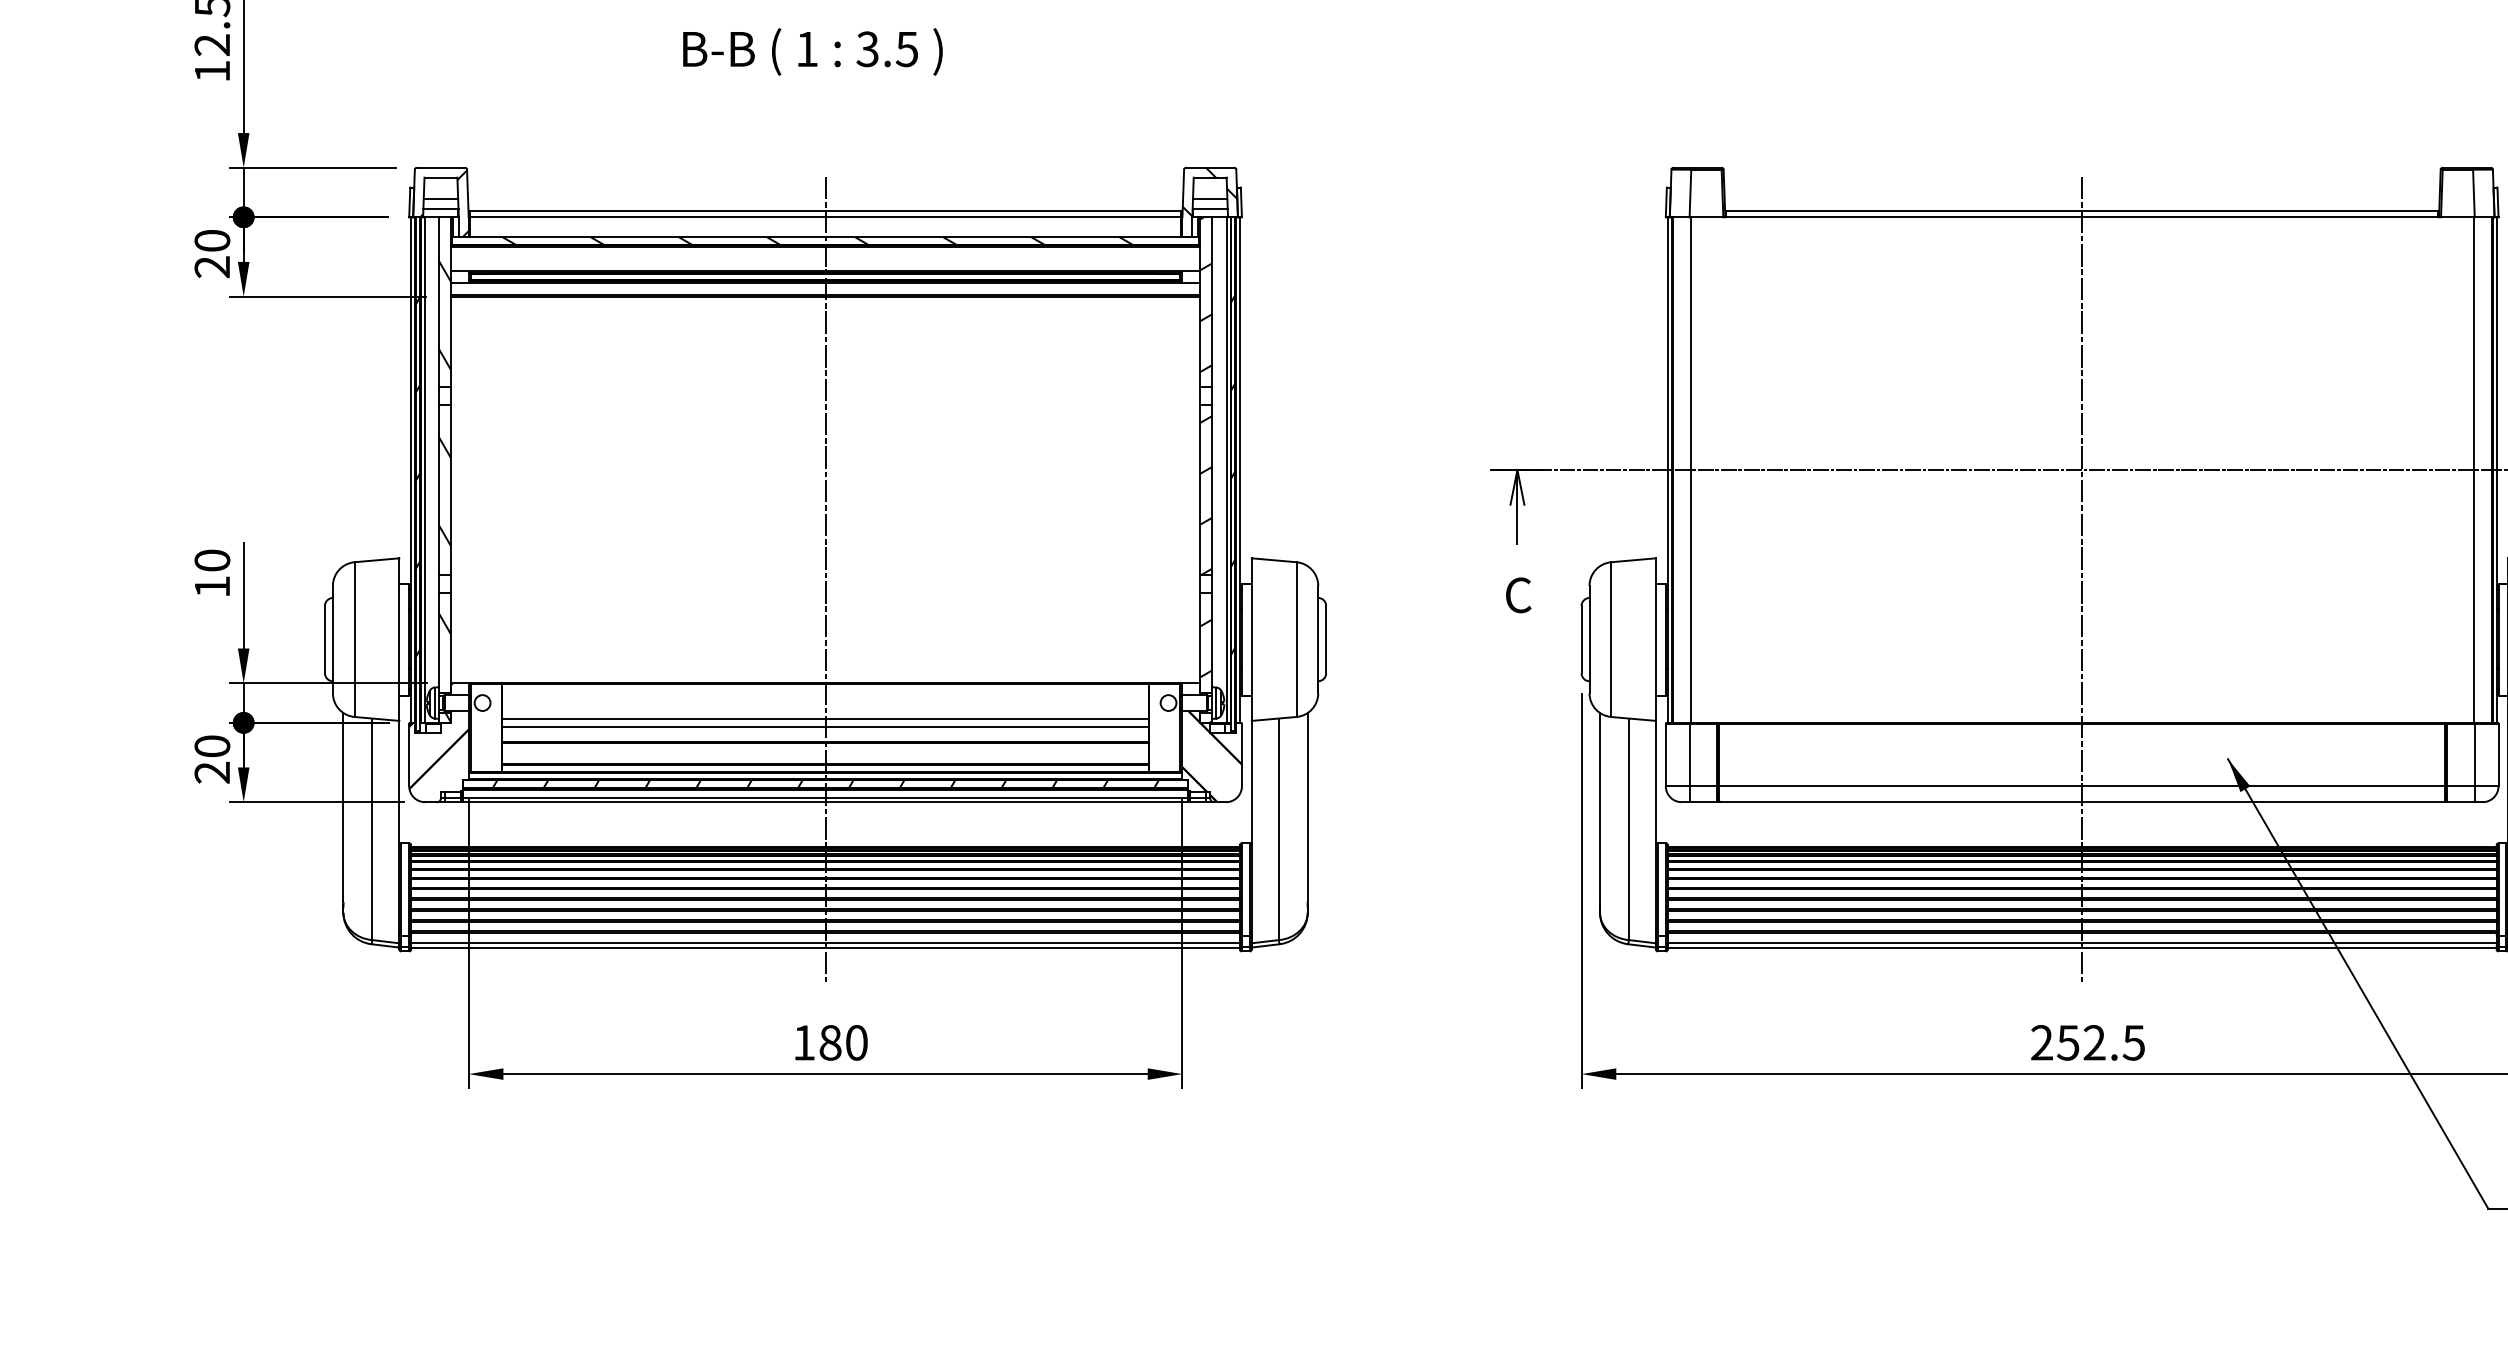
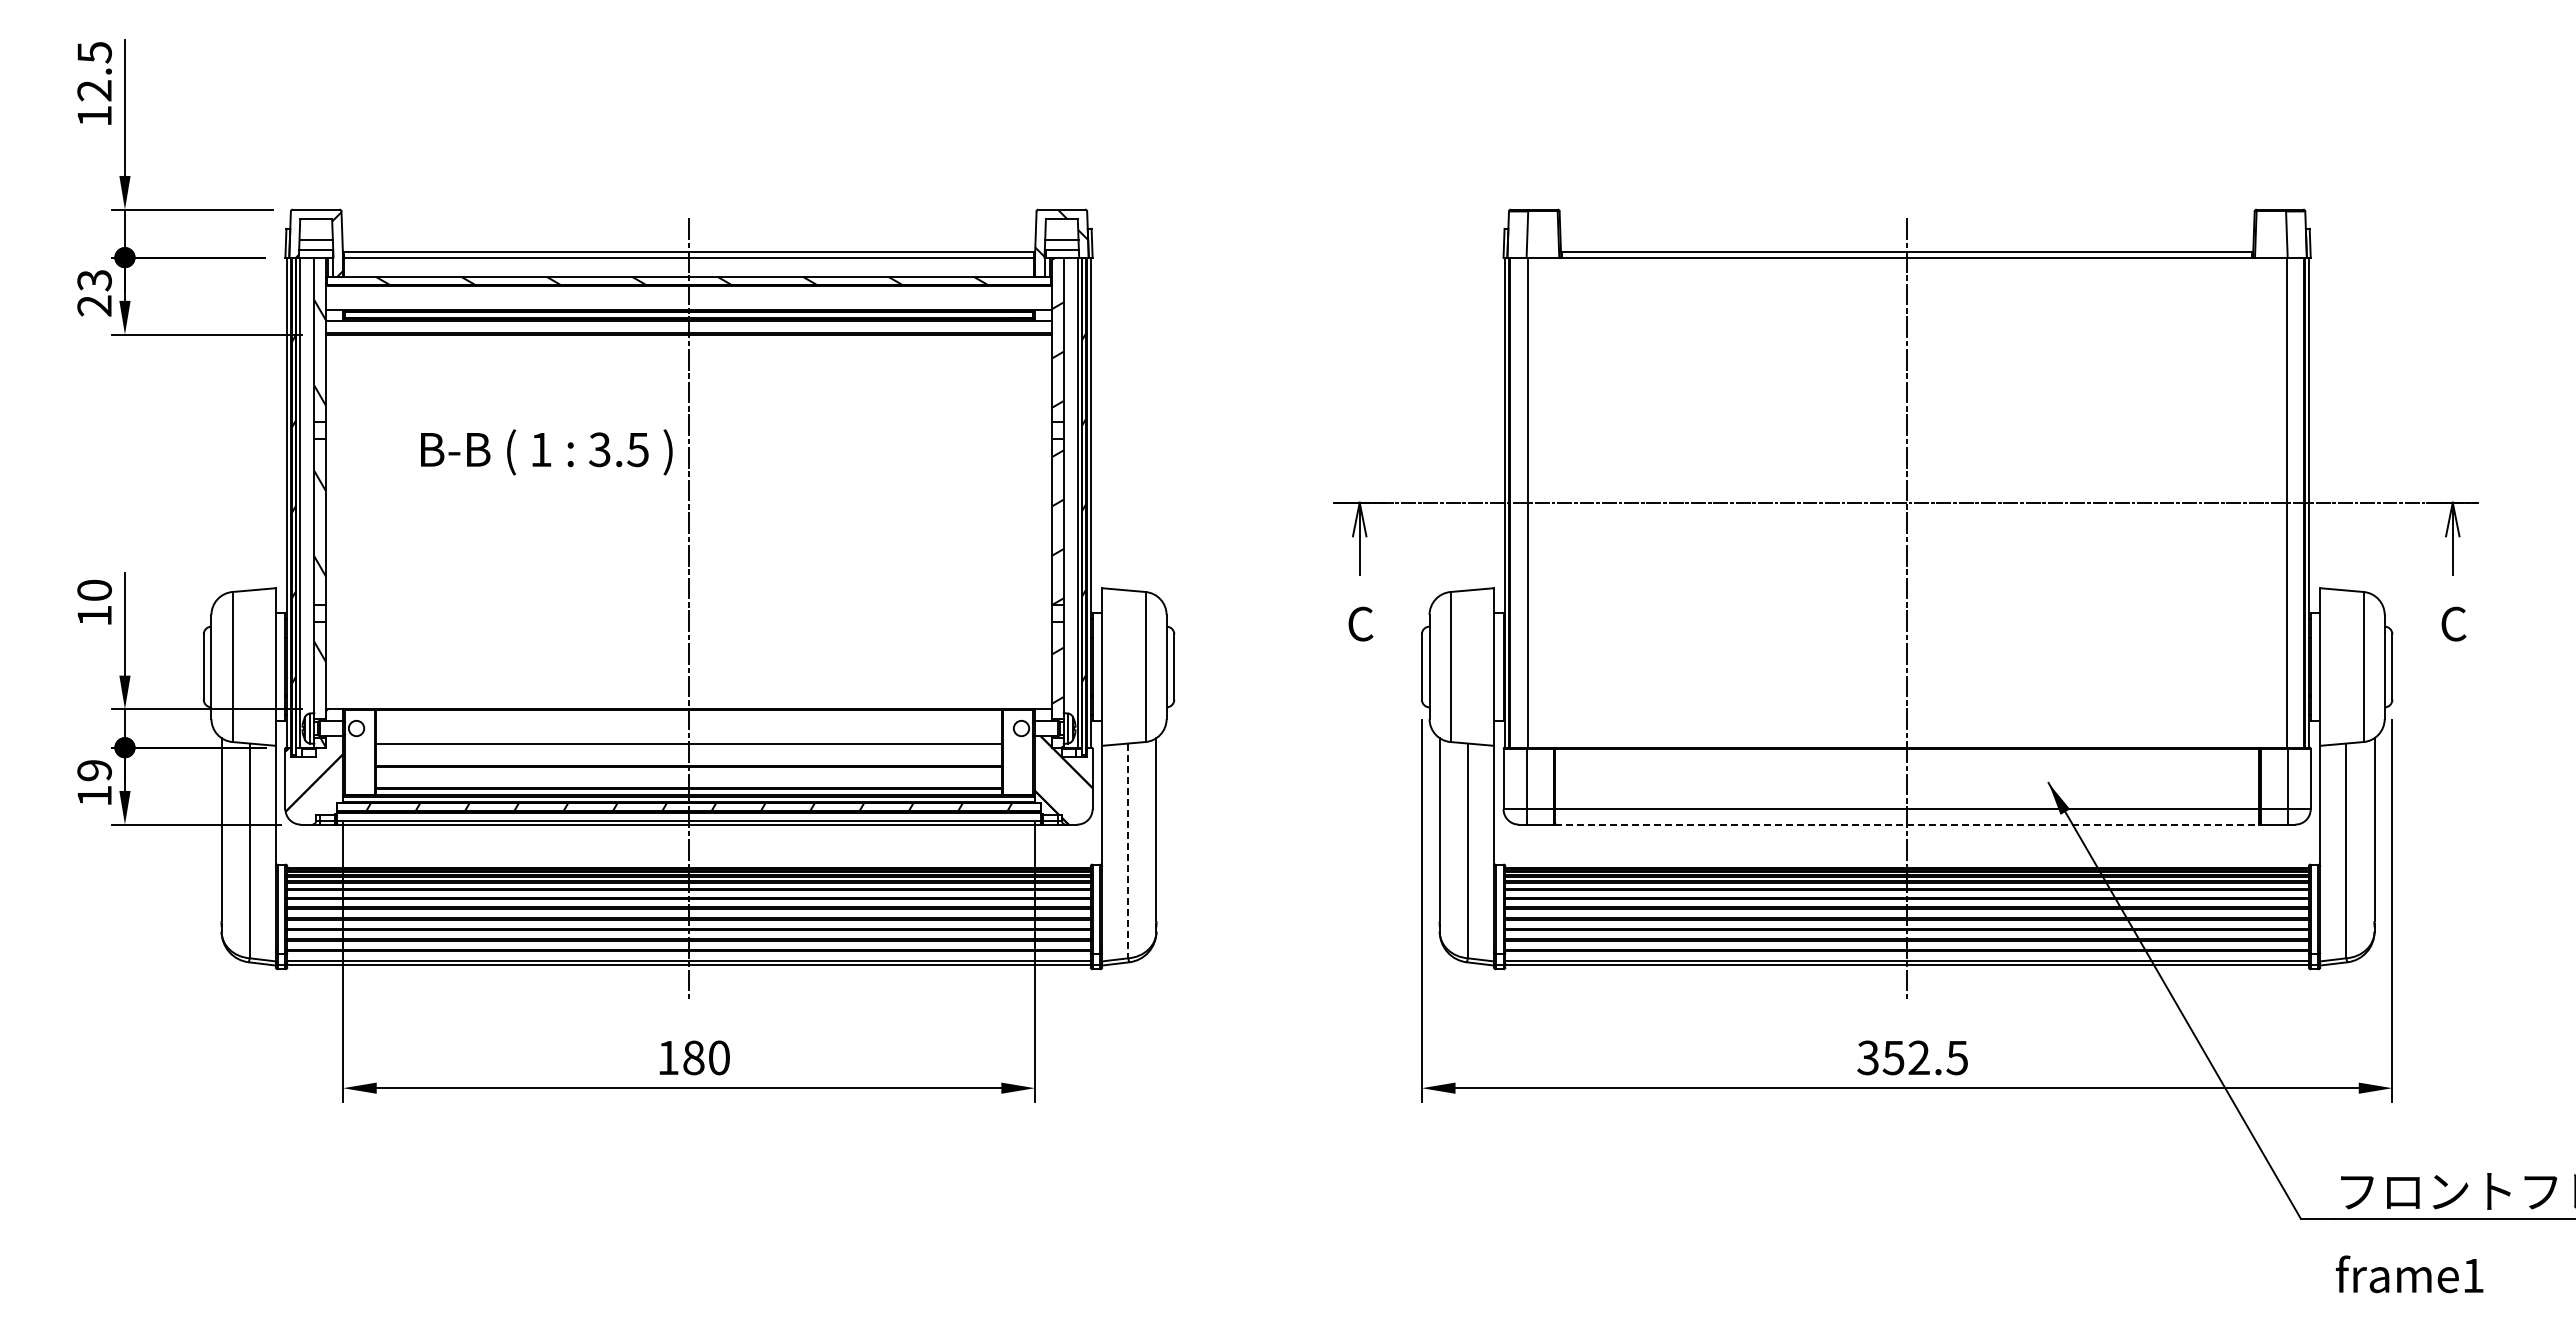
text: (812, 52) -> (546, 452), moved
text: (212, 240) -> (94, 280), 20 -> 23
line: (825, 726) -> (688, 751), removed
text: (212, 759) -> (94, 783), 20 -> 19
line: (2082, 802) -> (1907, 824), solid -> dashed
line: (1278, 829) -> (1128, 851), solid -> dashed
text: (2041, 1043) -> (1867, 1058), 252.5 -> 352.5

